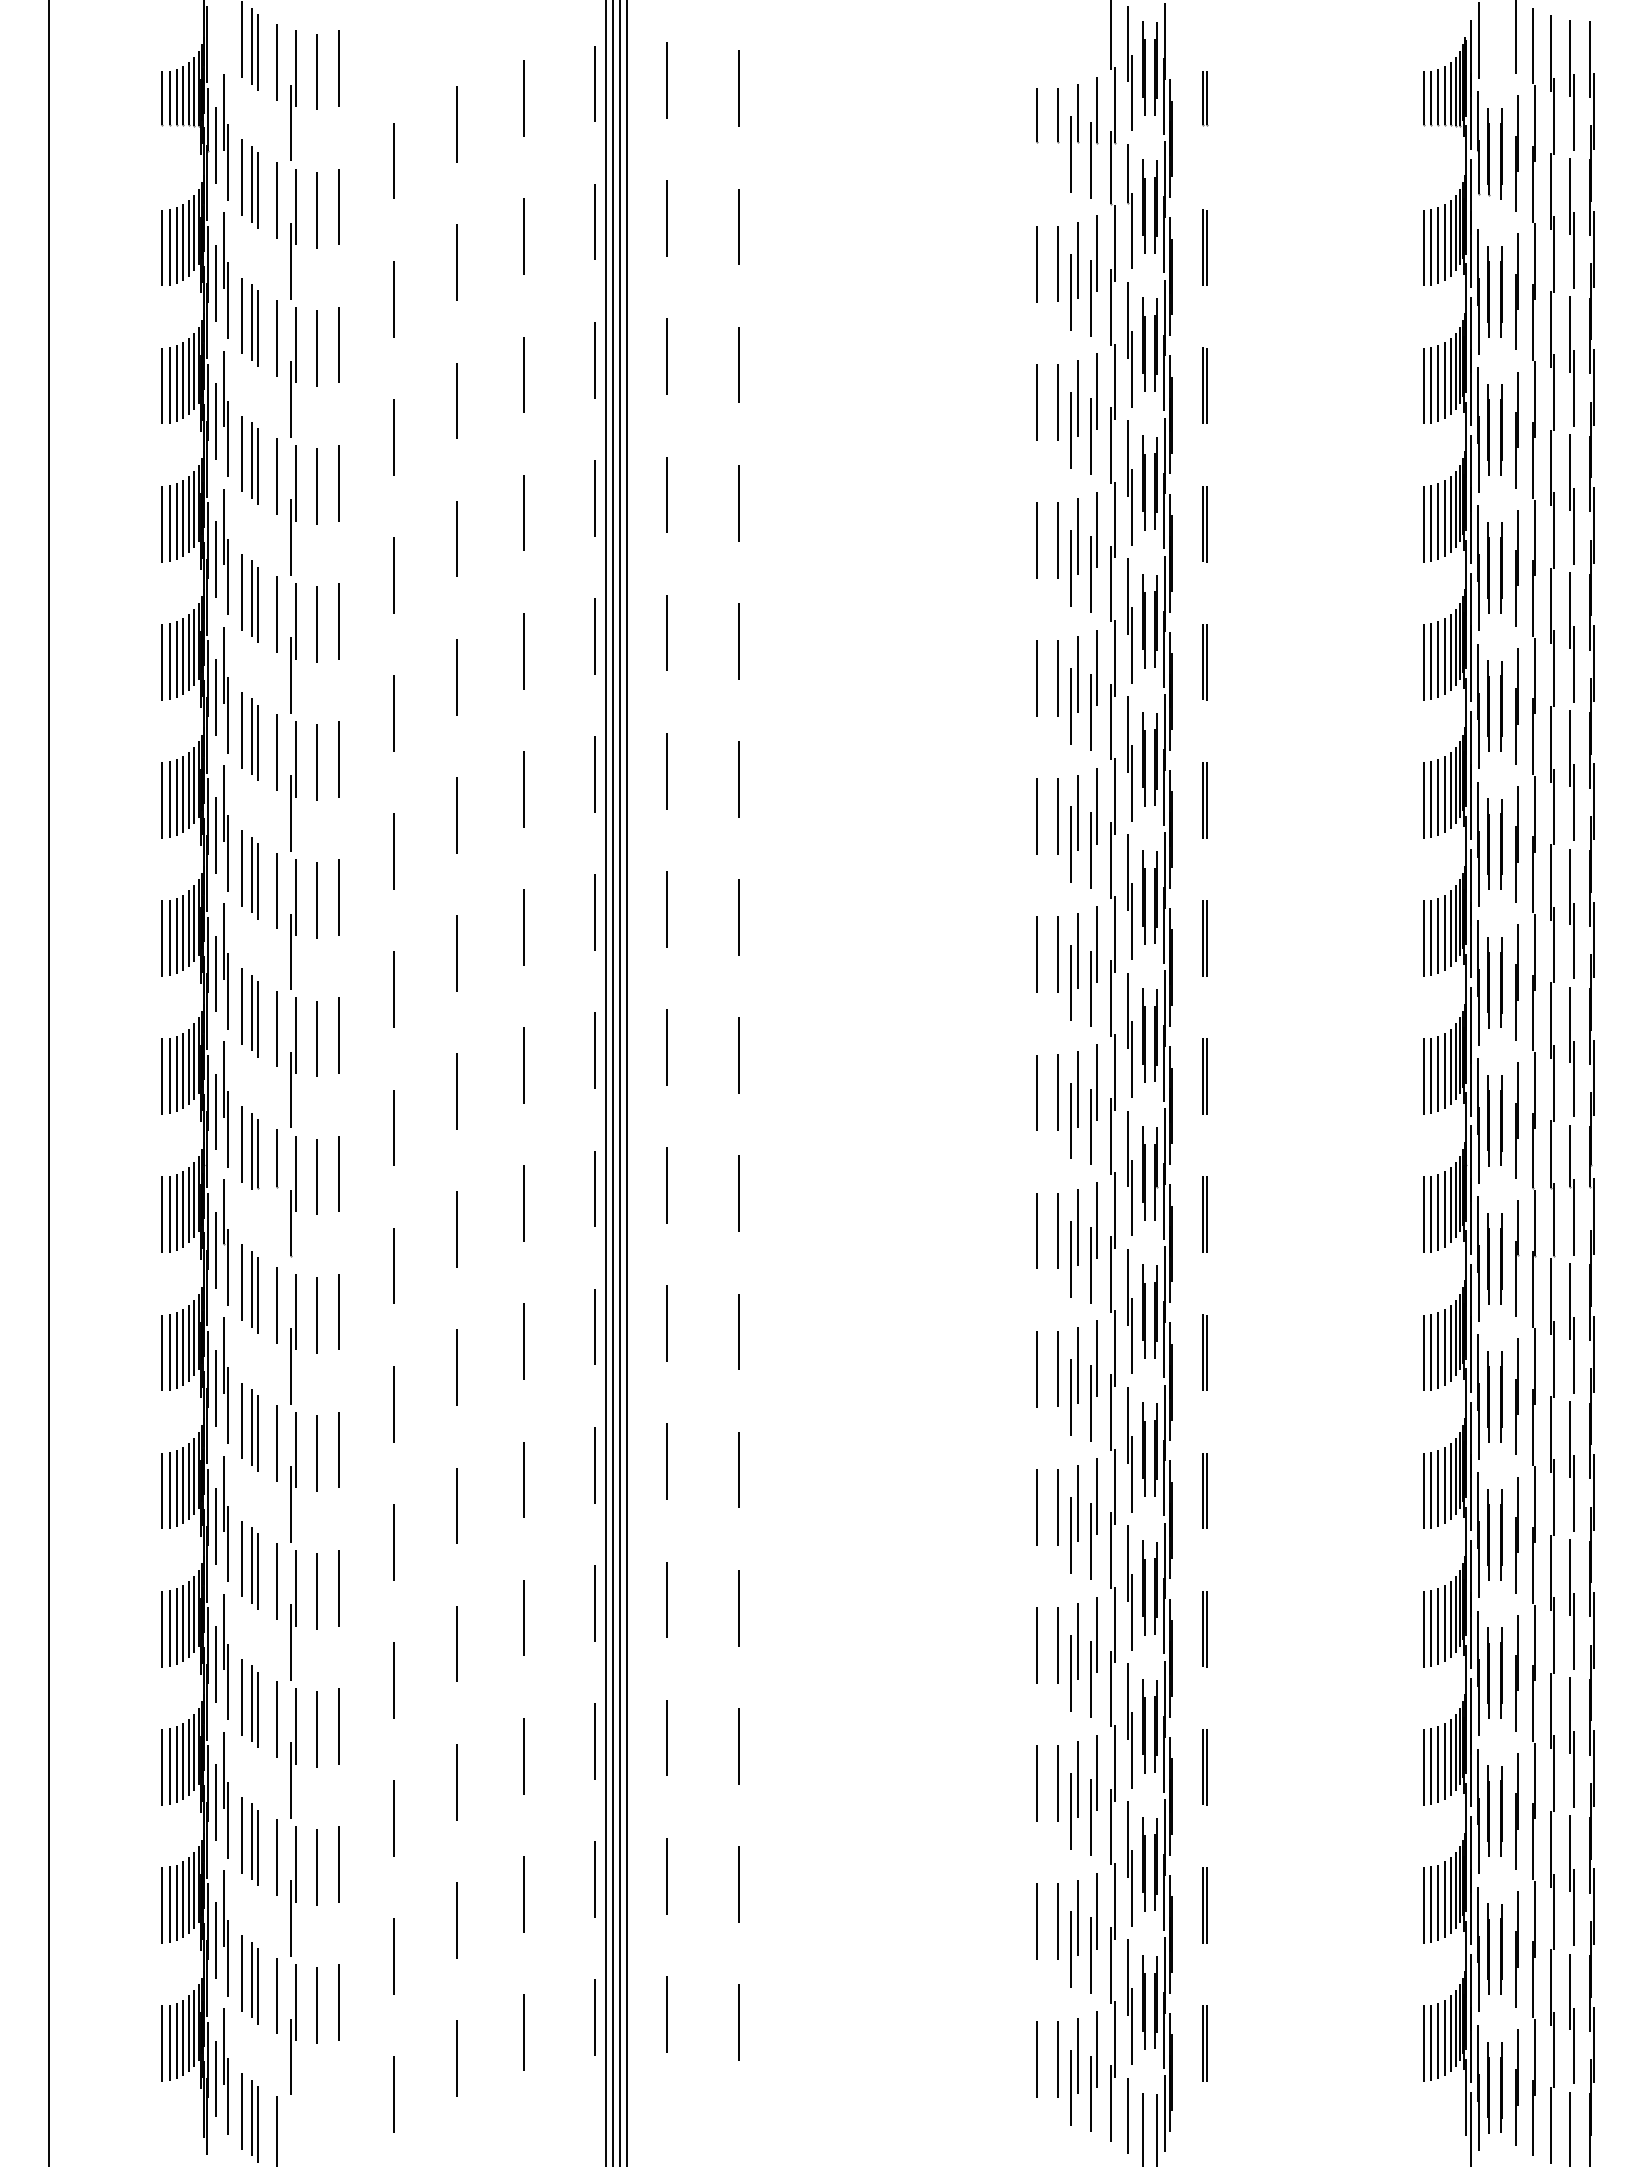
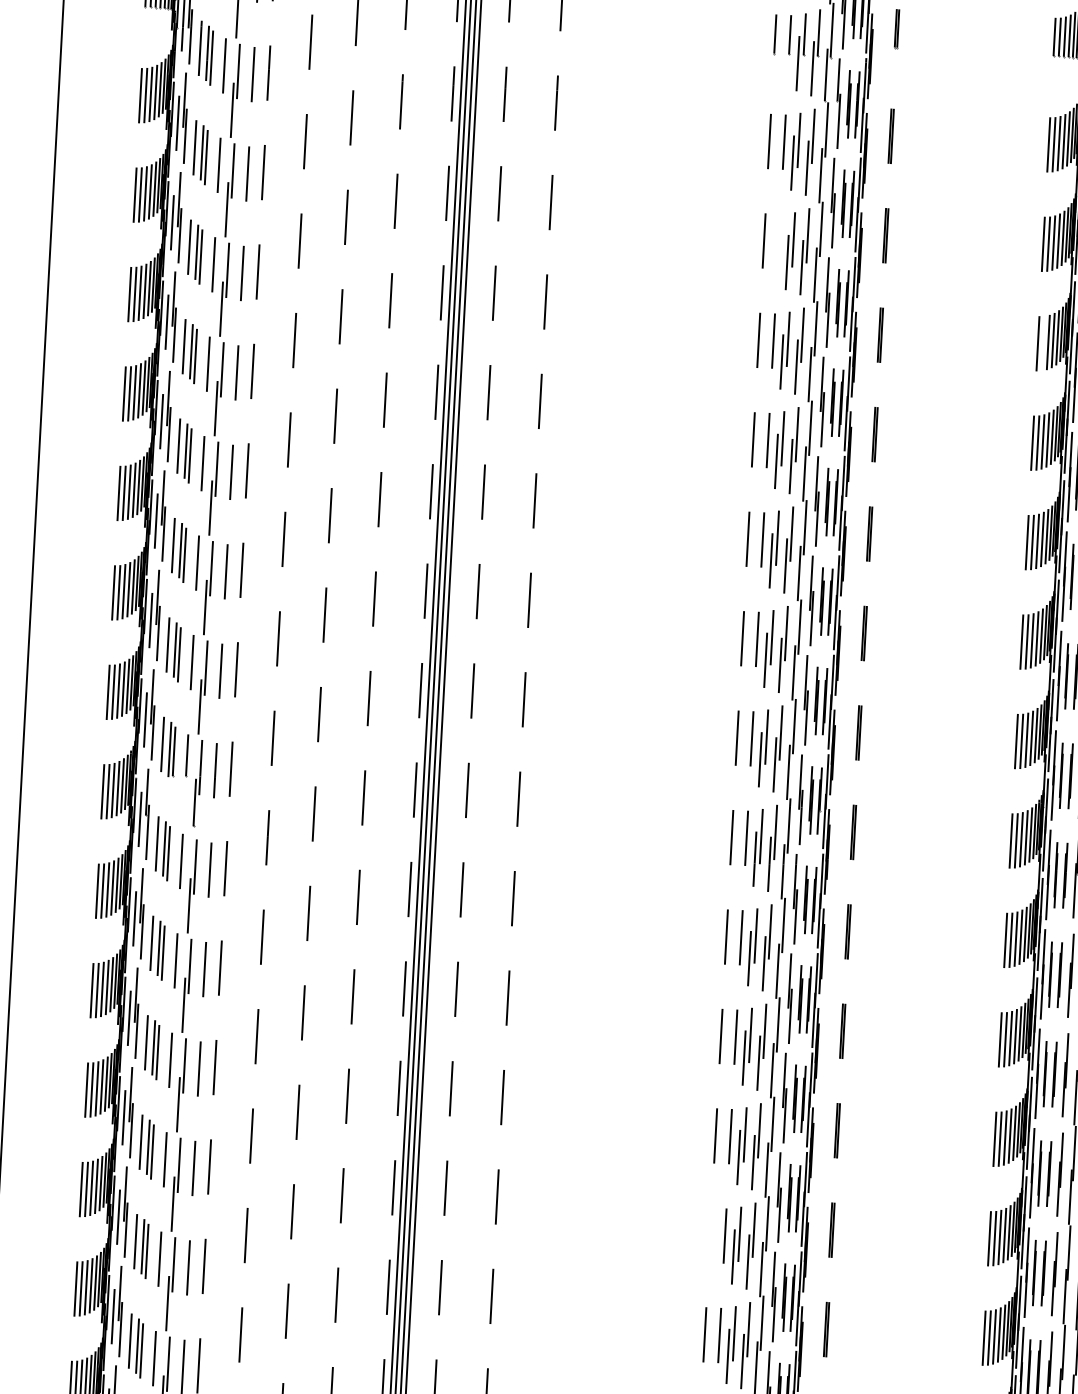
line: (1057, 401) -> (778, 241), removed
line: (1431, 523) -> (1043, 343), removed
line: (1037, 1783) -> (710, 1235), removed

